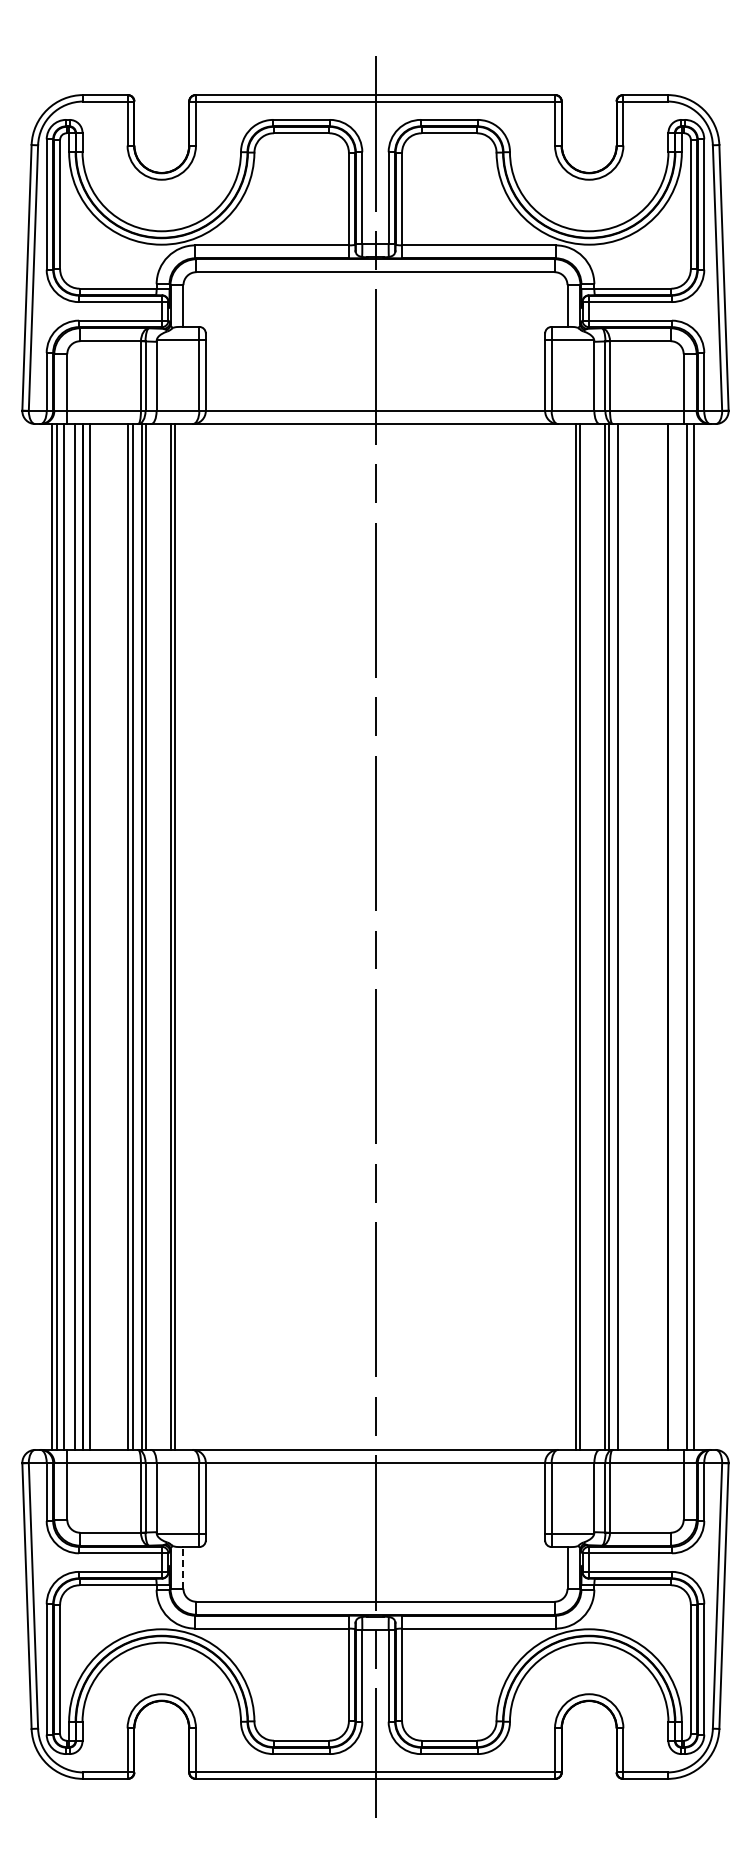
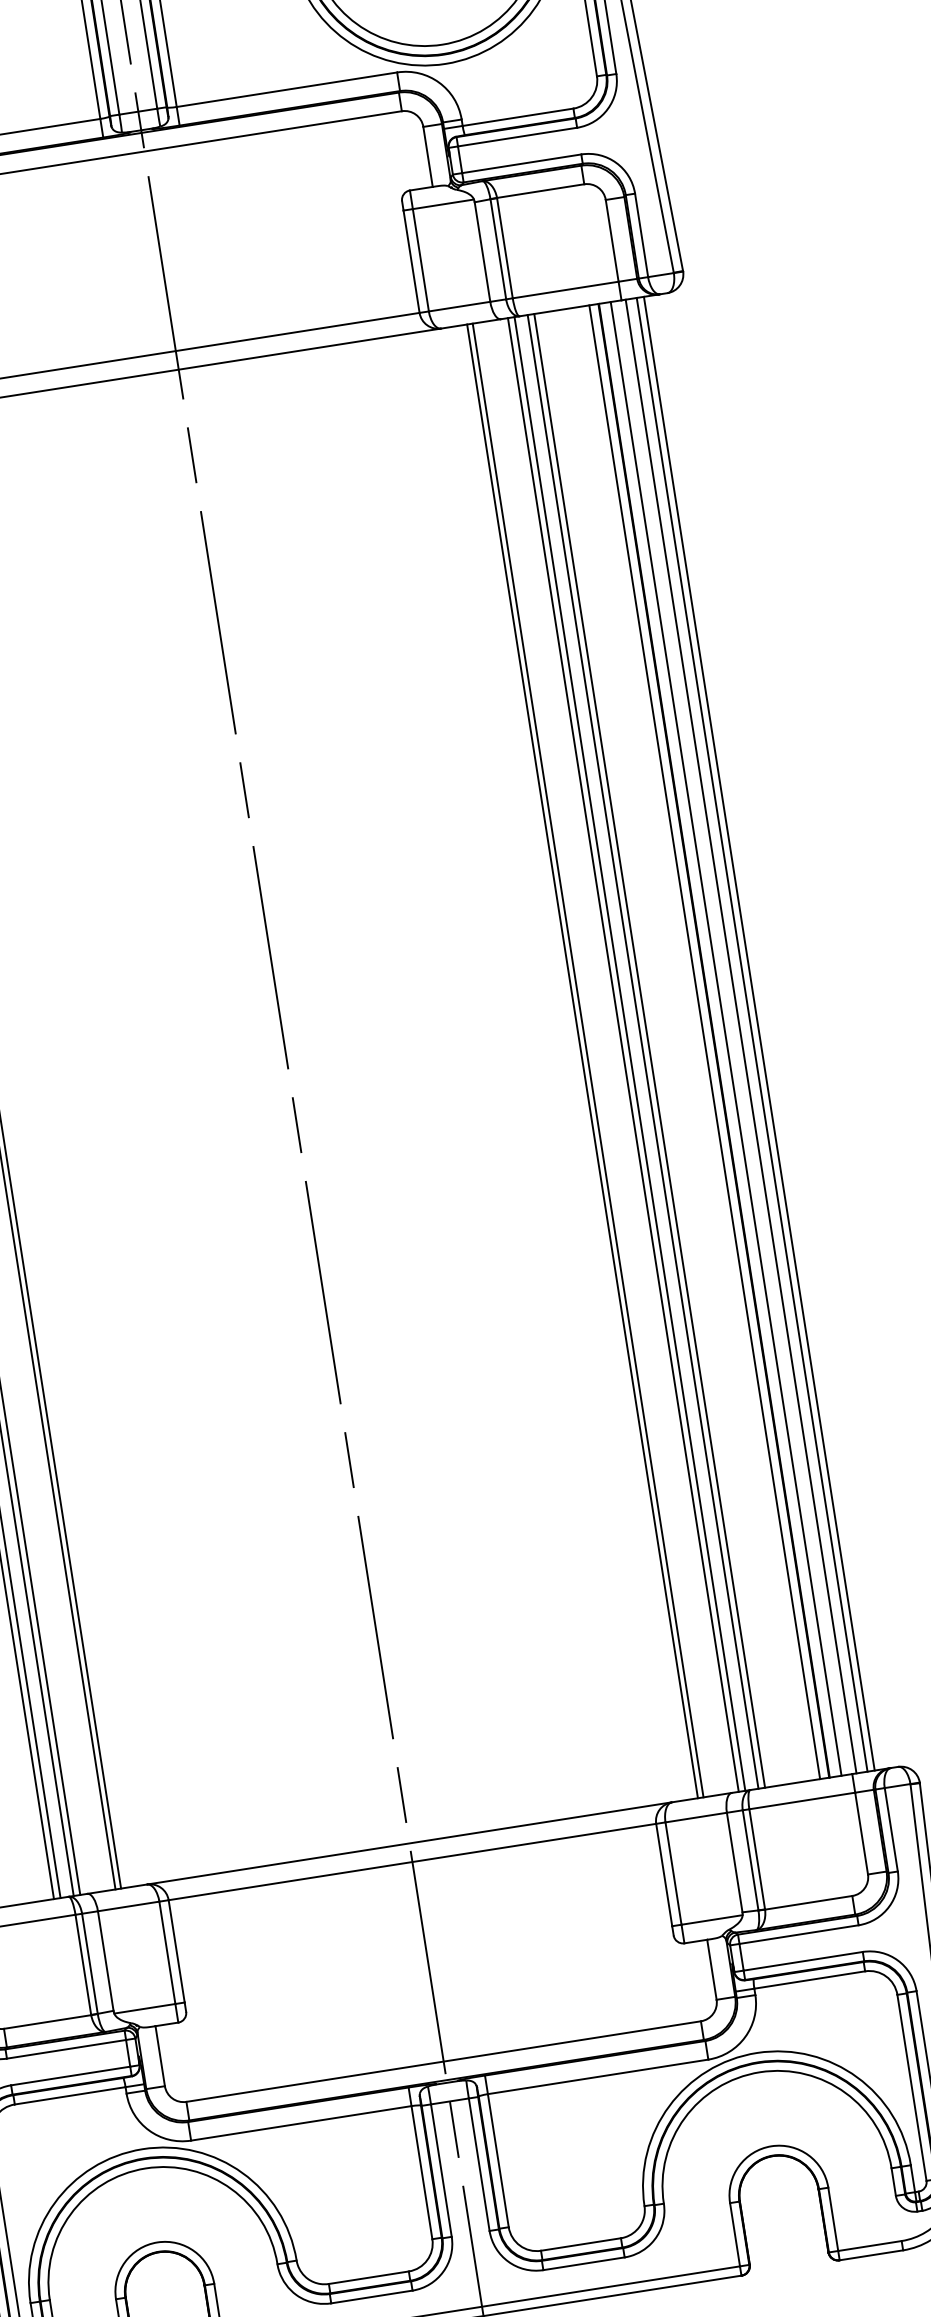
line: (622, 936) -> (648, 1050), added
line: (661, 936) -> (704, 1041), added
line: (676, 936) -> (726, 1038), added
line: (699, 936) -> (759, 1032), added
line: (183, 1567) -> (160, 2055), dashed -> solid

